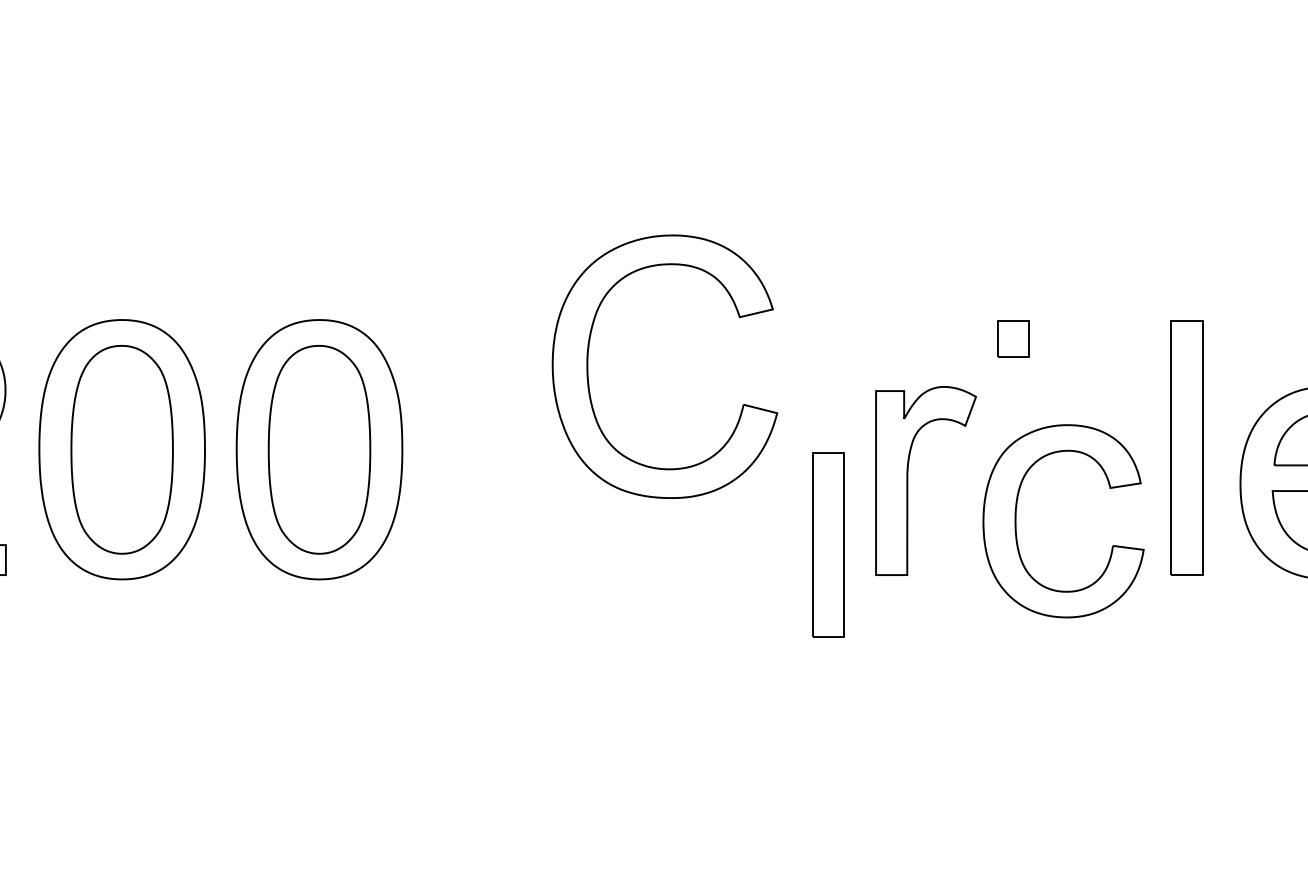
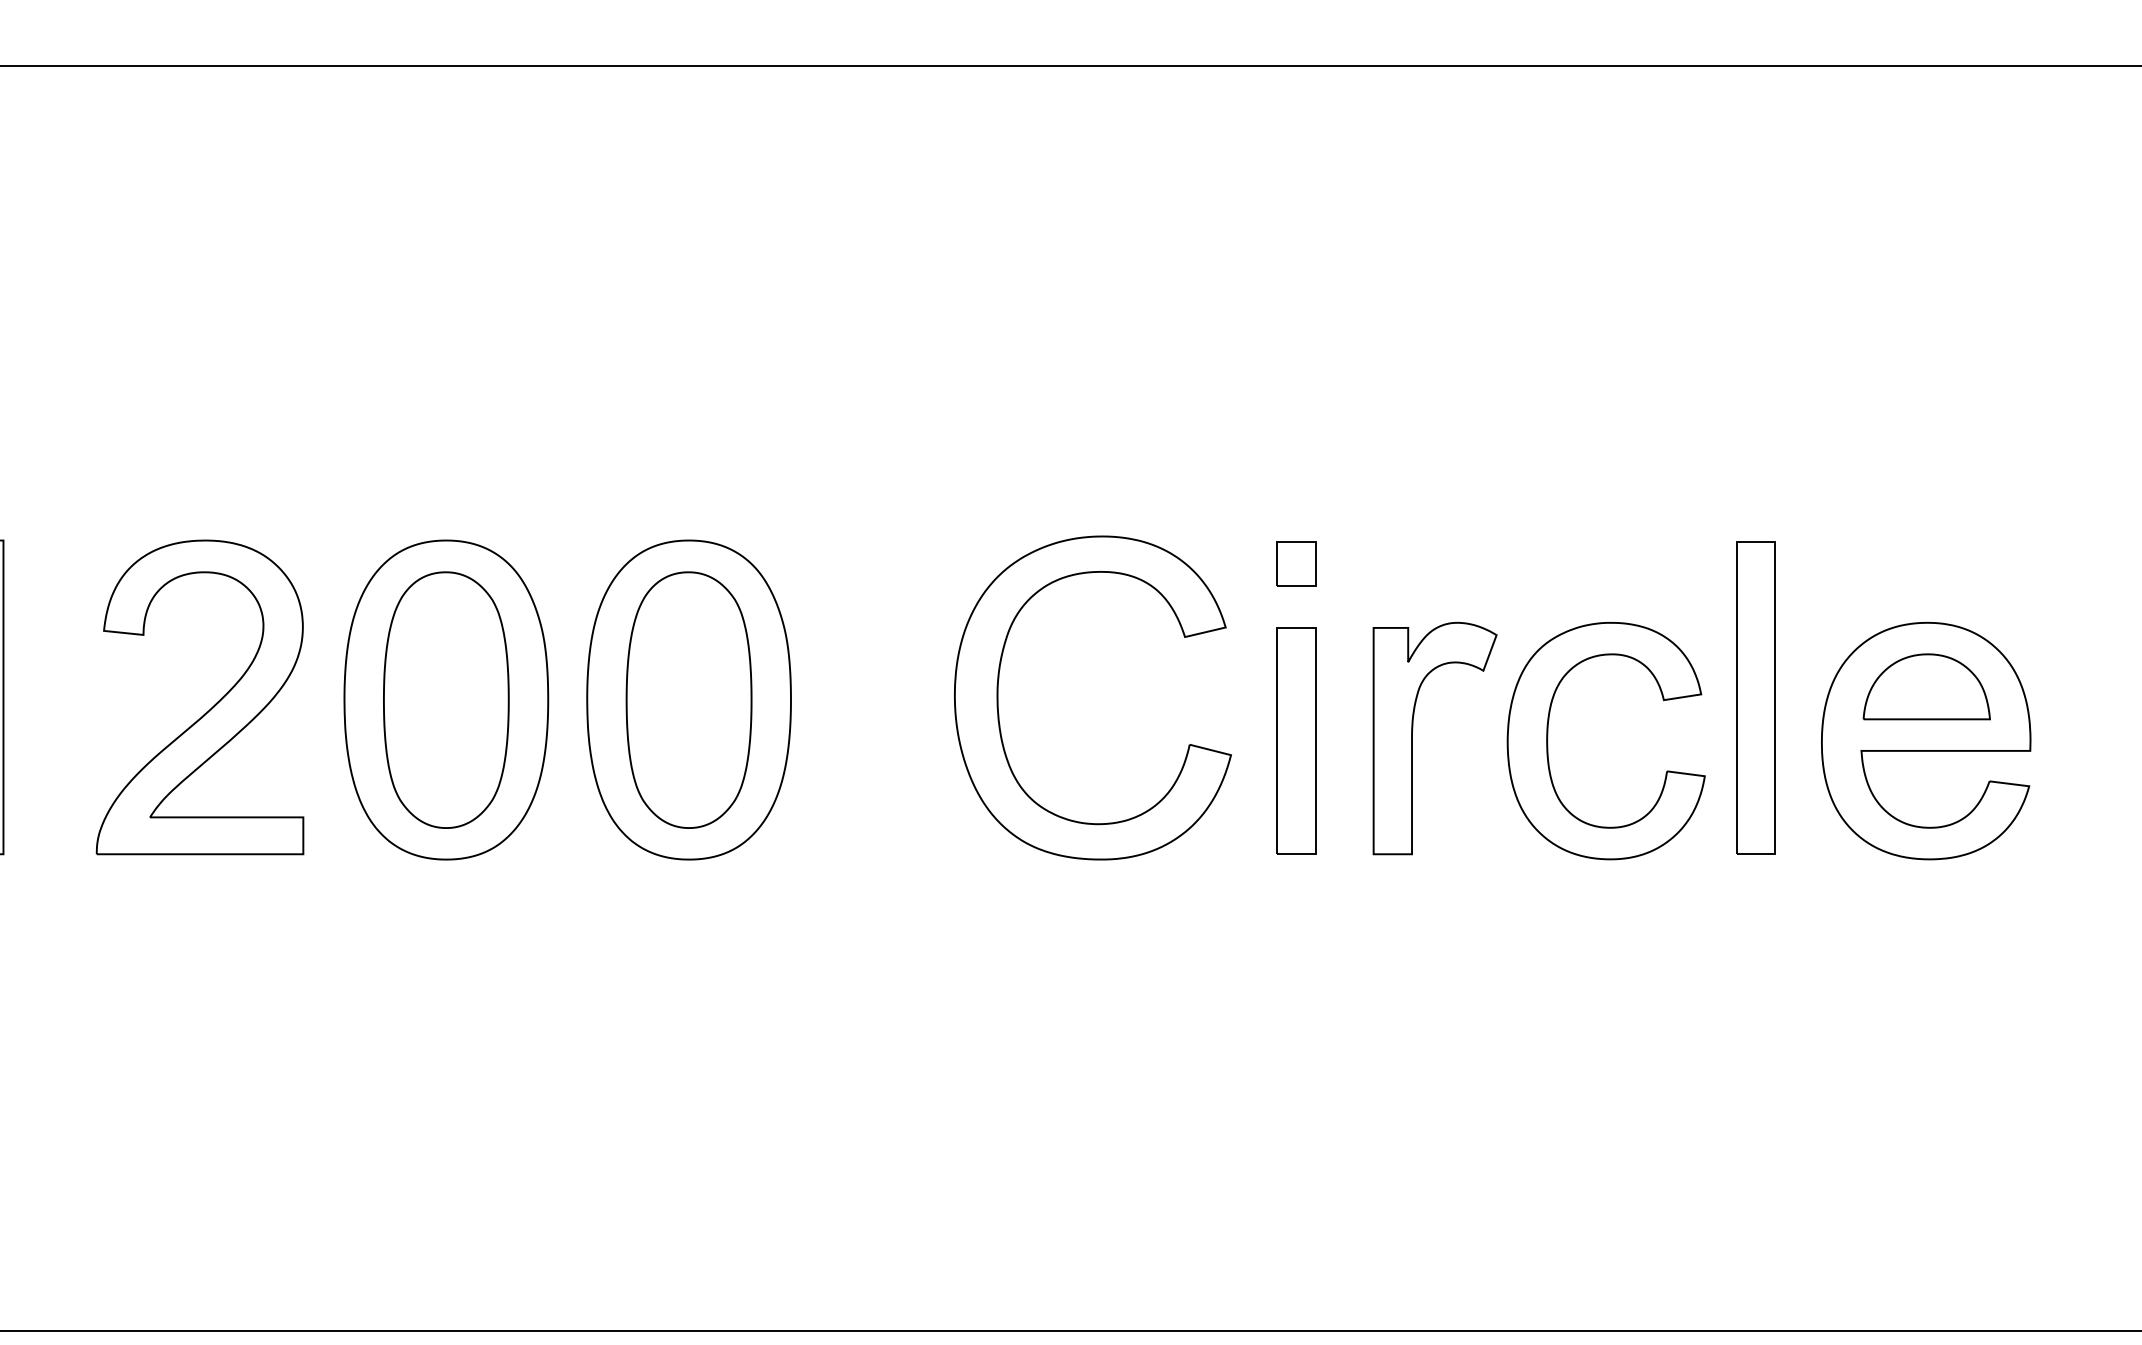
part: (1013, 338) -> (1296, 563), moved
part: (588, 366) -> (998, 697), moved
part: (1016, 522) -> (1548, 742), moved
part: (828, 544) -> (1296, 740), moved

